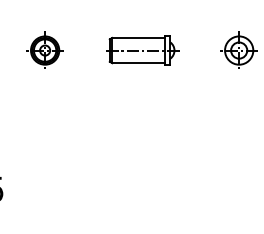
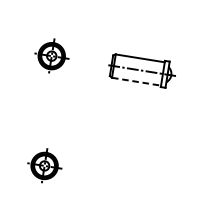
line: (138, 63) -> (136, 81), solid -> dashed
part: (55, 166) -> (44, 164), added

